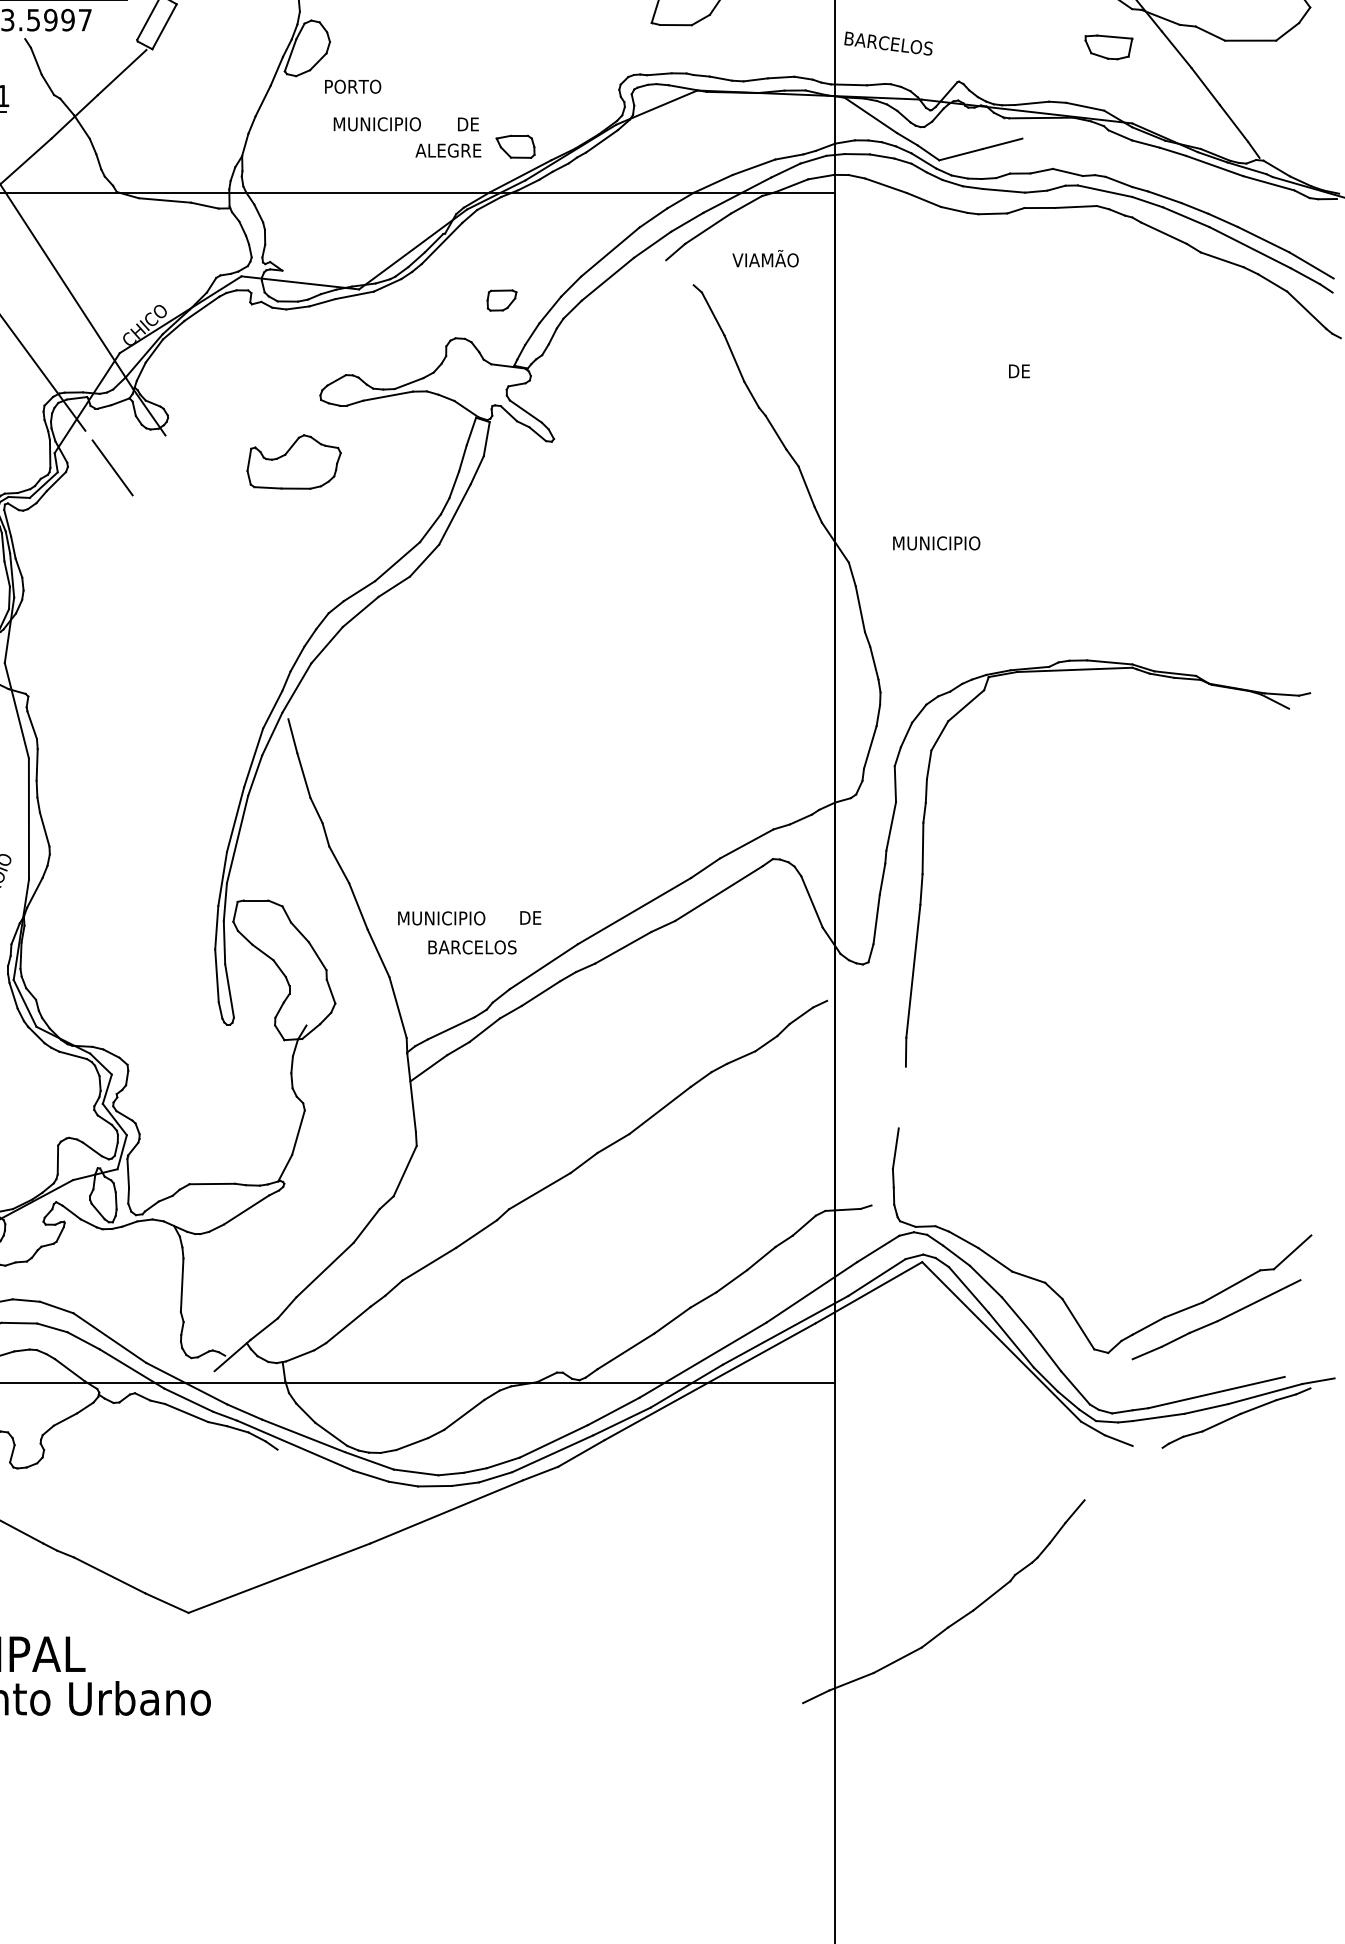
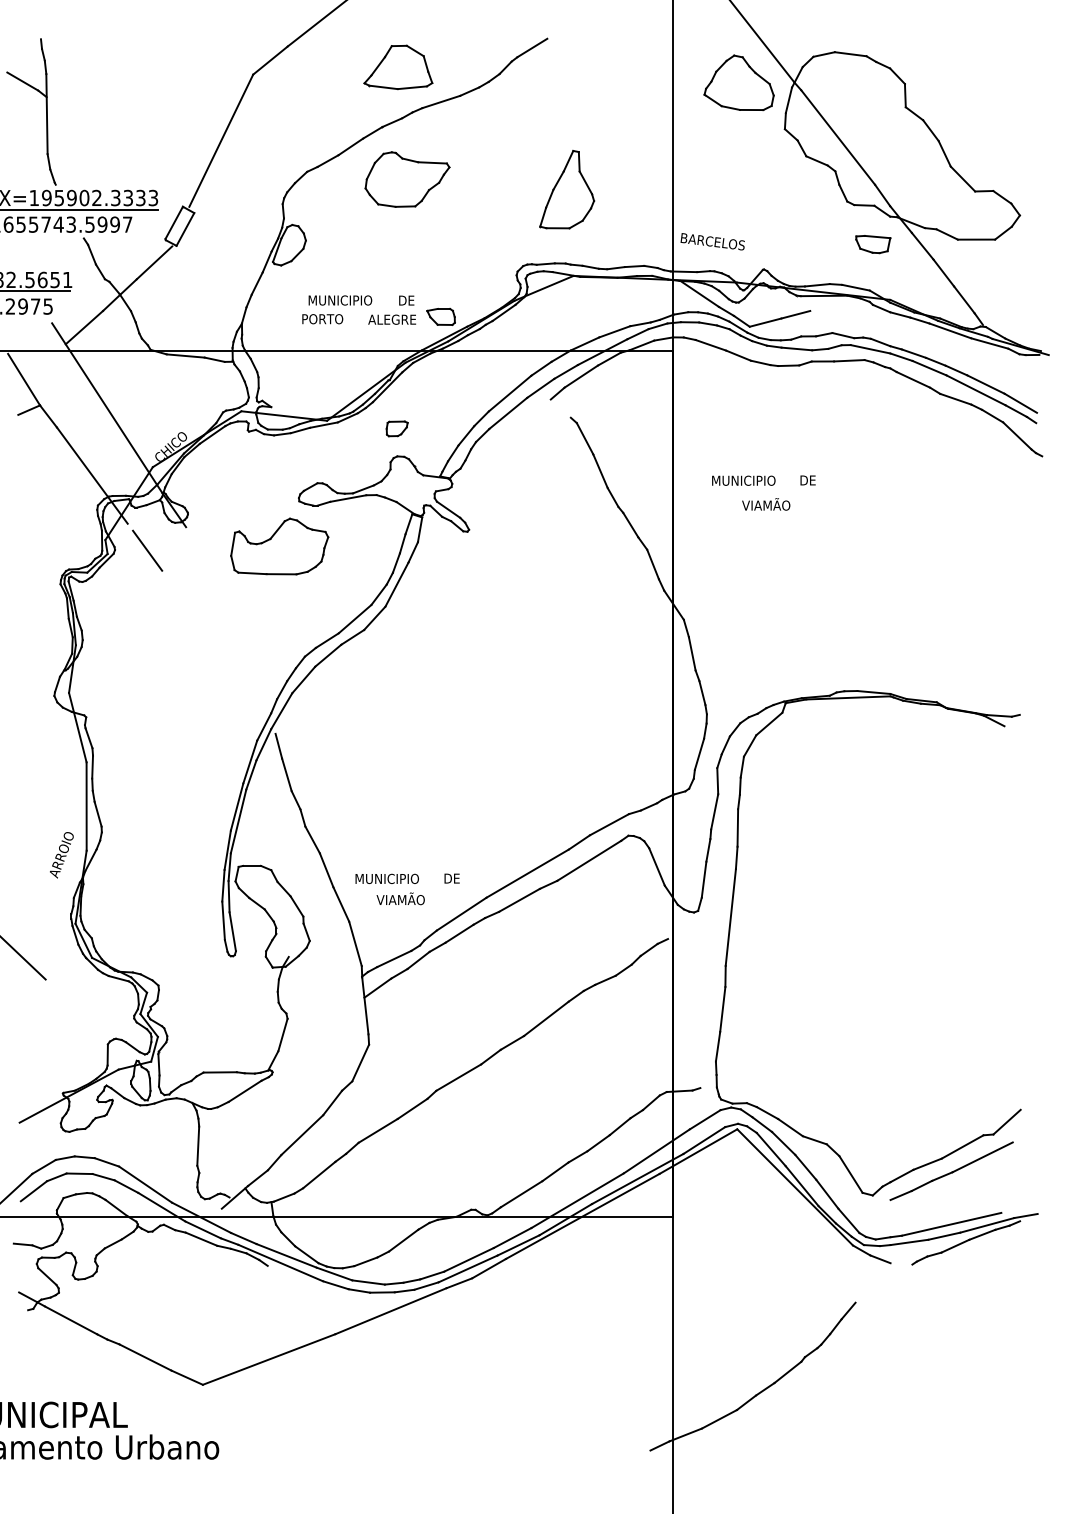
text: (352, 87) -> (322, 319), moved
text: (766, 258) -> (766, 504), moved
part: (501, 299) -> (396, 428), moved
part: (293, 461) -> (279, 546), size x1.43
text: (936, 542) -> (743, 480), moved
text: (470, 945) -> (408, 898), BARCELOS -> VIAMÃO
line: (901, 1096) -> (722, 1008), added

